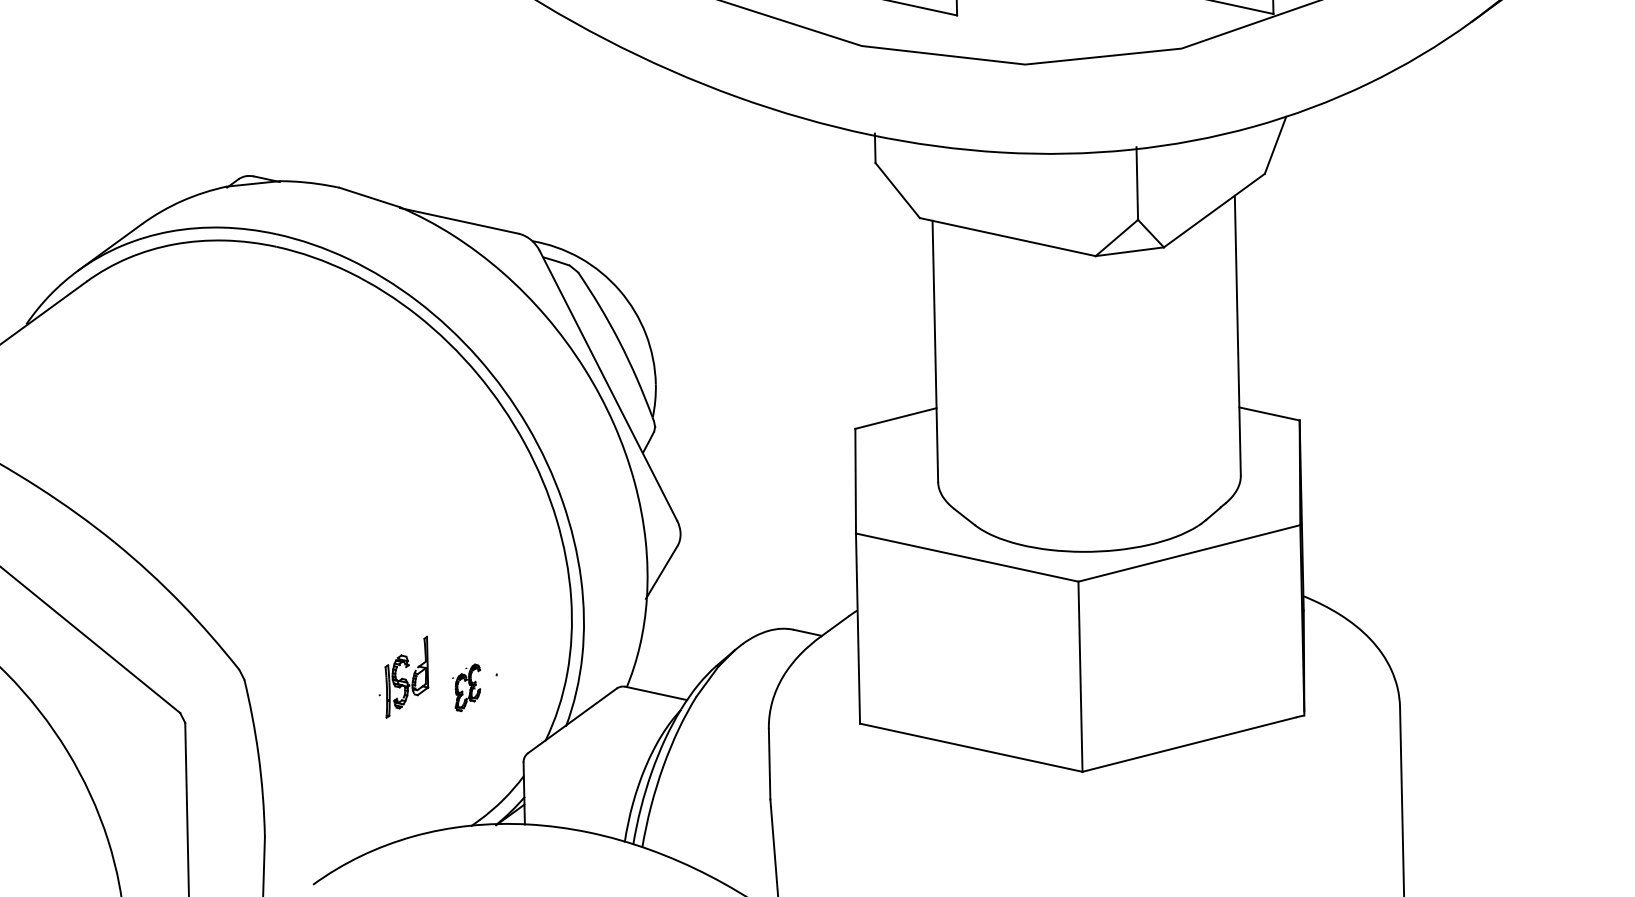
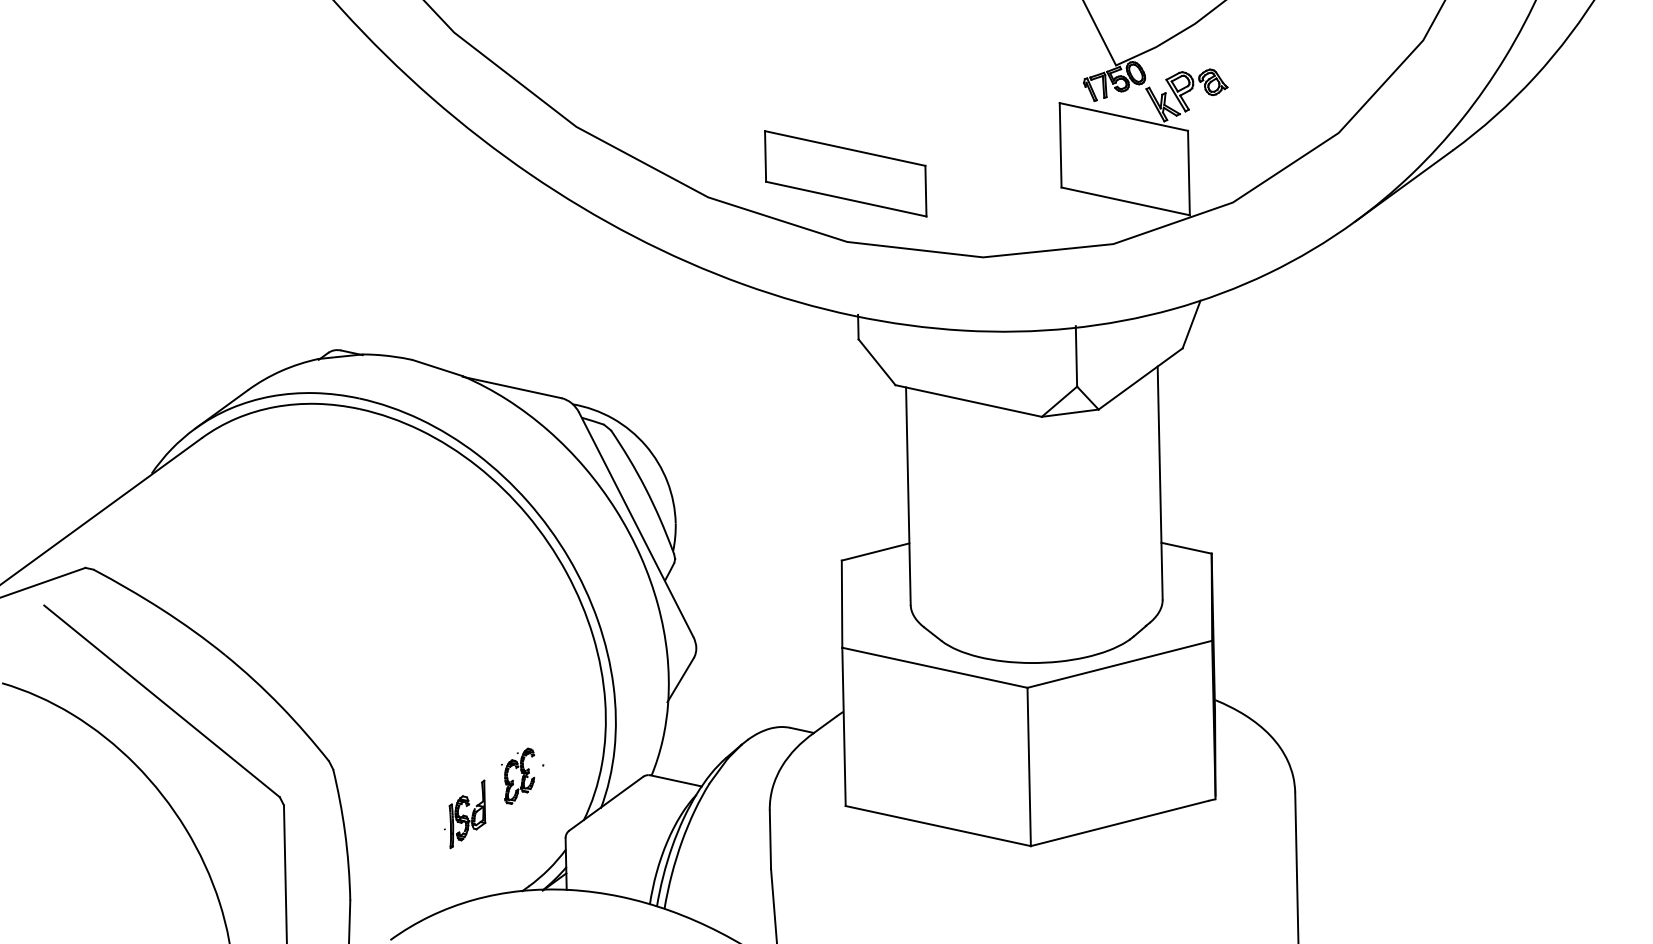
part: (404, 677) -> (465, 814), moved
part: (466, 686) -> (518, 775), size x1.43

